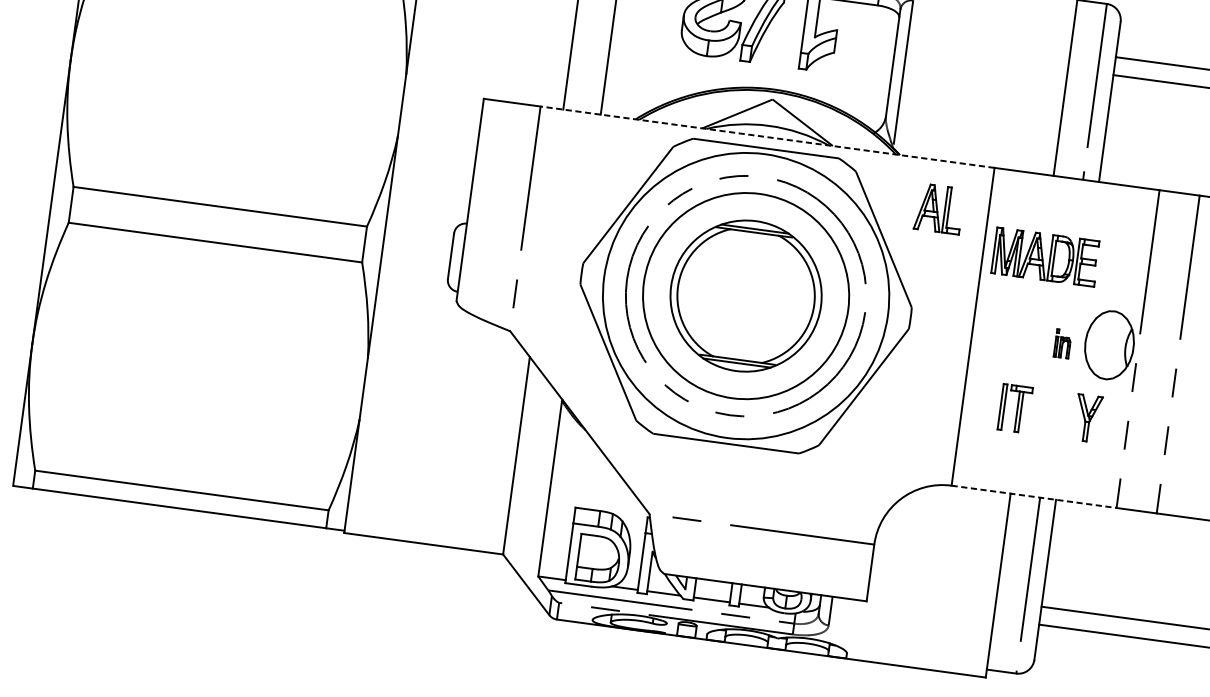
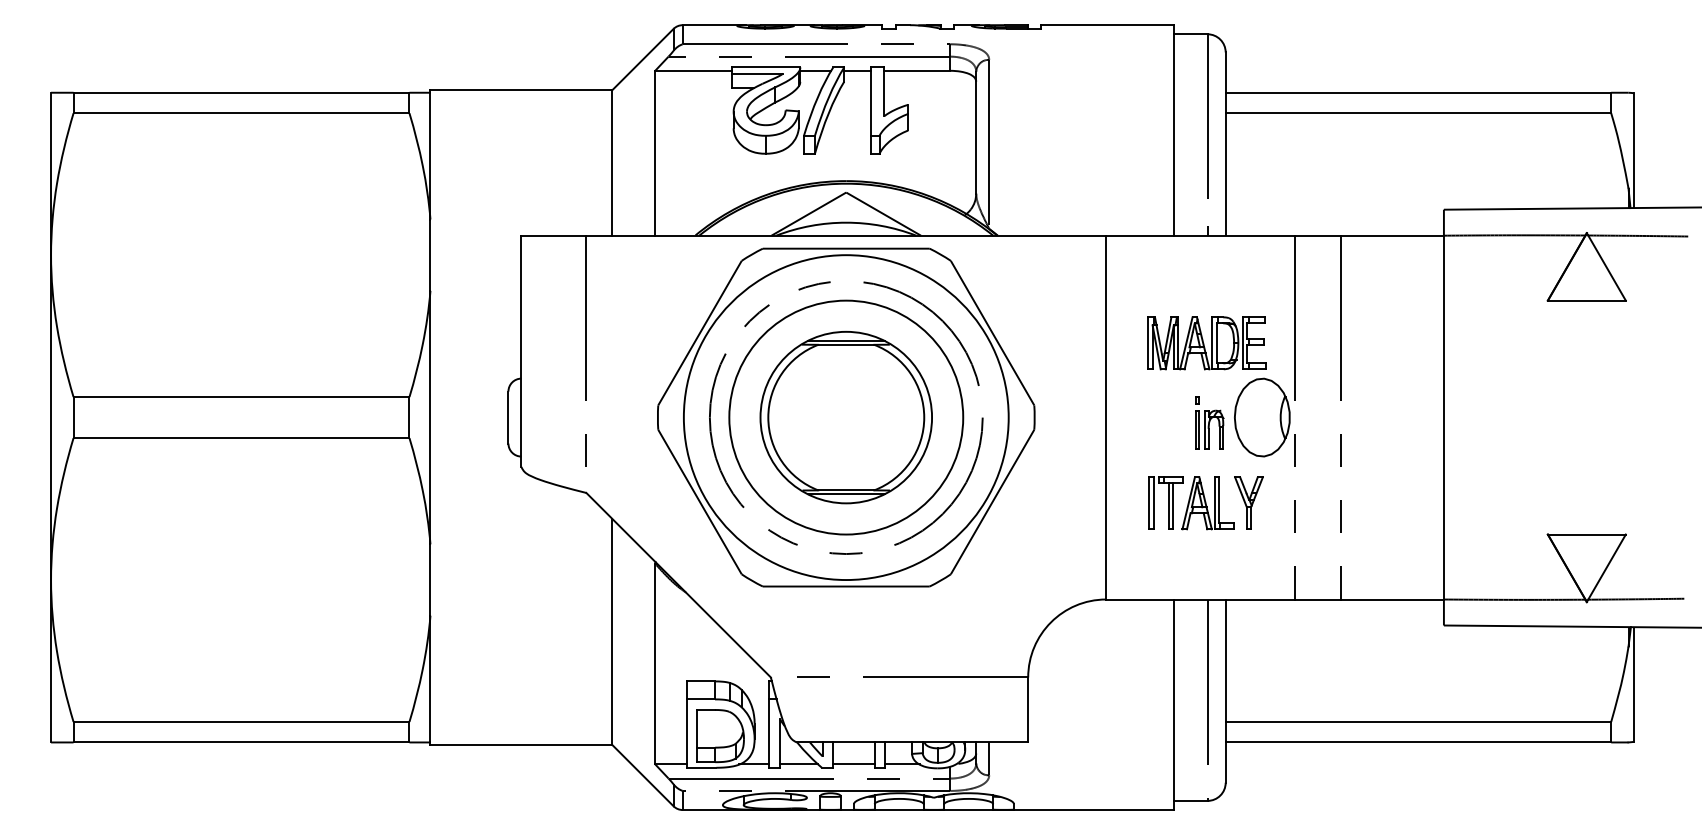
line: (767, 137) -> (846, 235), dashed -> solid
part: (938, 209) -> (1207, 503), moved
part: (1045, 257) -> (1206, 343), moved
part: (1062, 343) -> (1209, 422), size x1.67
line: (1034, 496) -> (1201, 599), dashed -> solid

